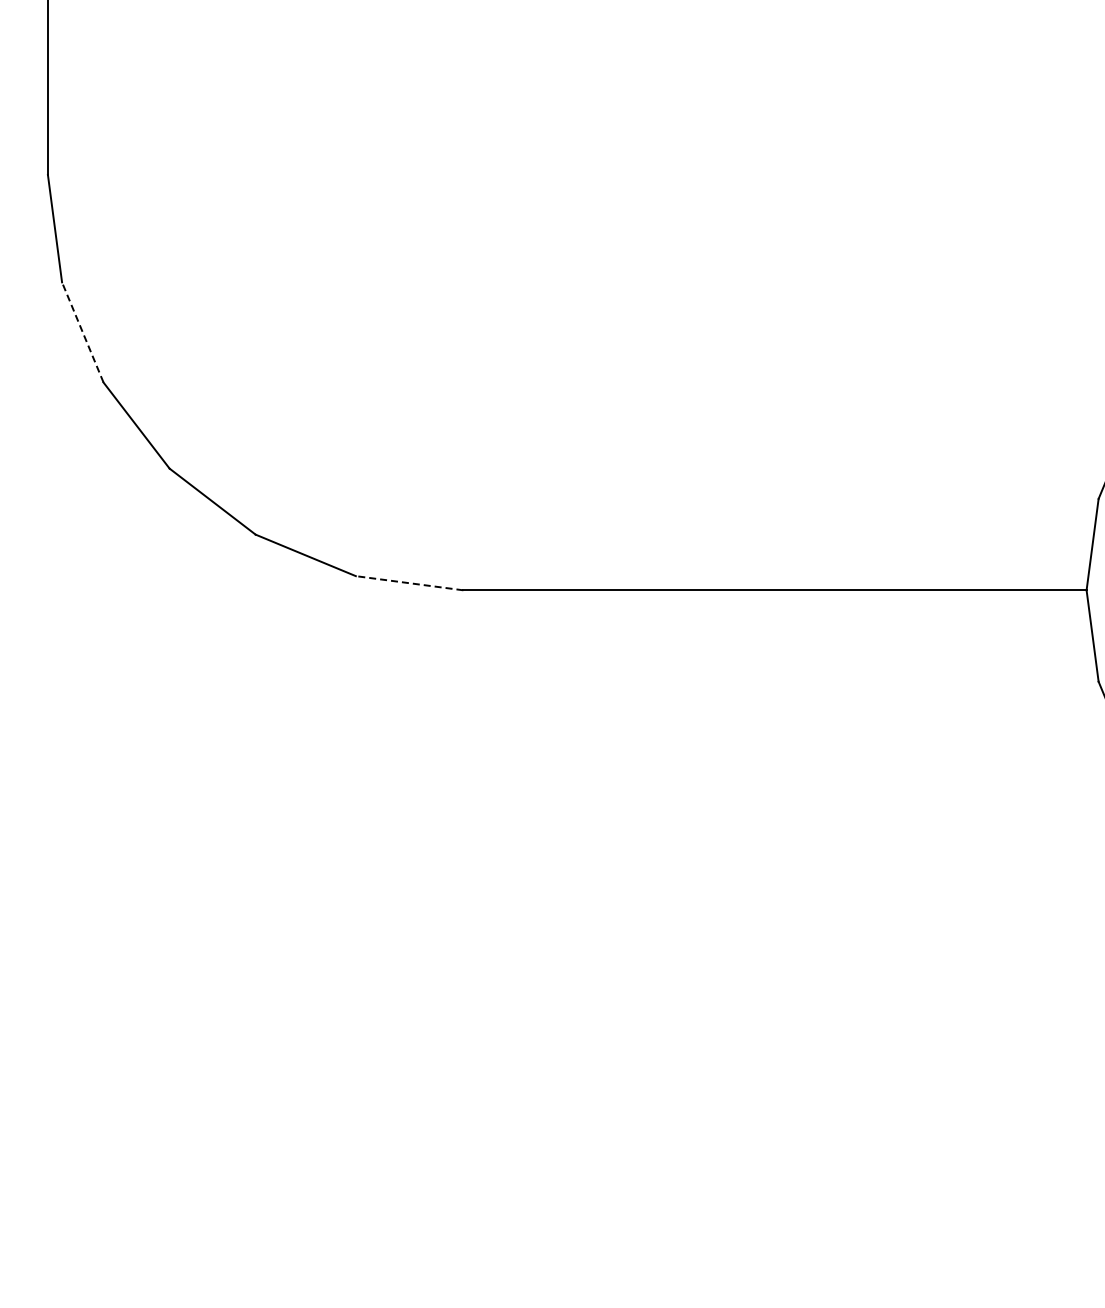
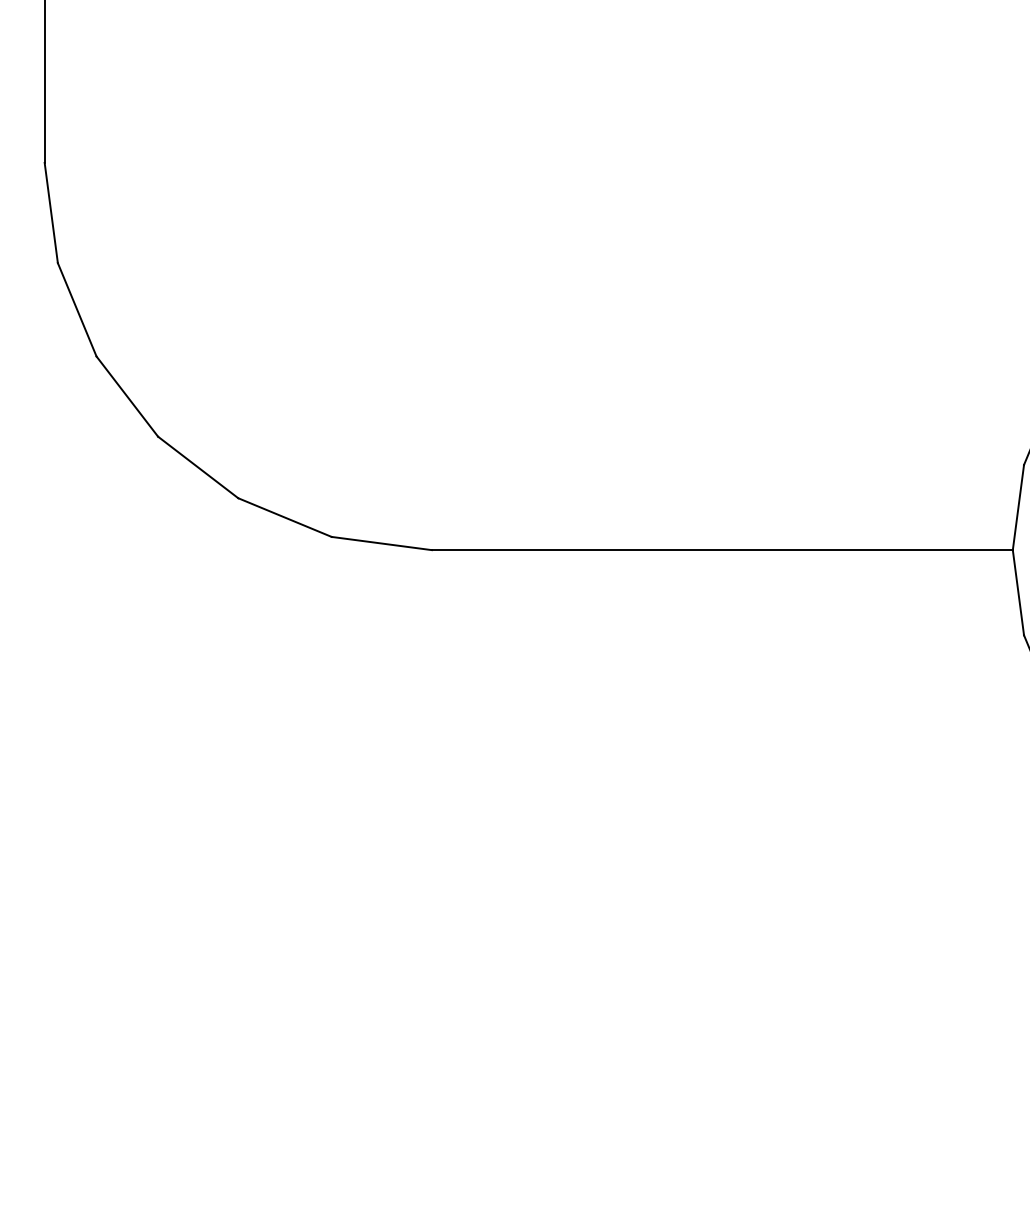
line: (82, 332) -> (76, 309), dashed -> solid
line: (409, 583) -> (381, 543), dashed -> solid

